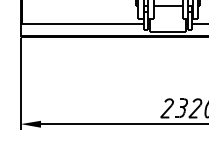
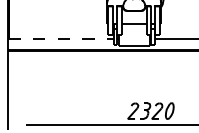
line: (83, 24) -> (61, 39), solid -> dashed
fill: (30, 123) -> (16, 124), removed

